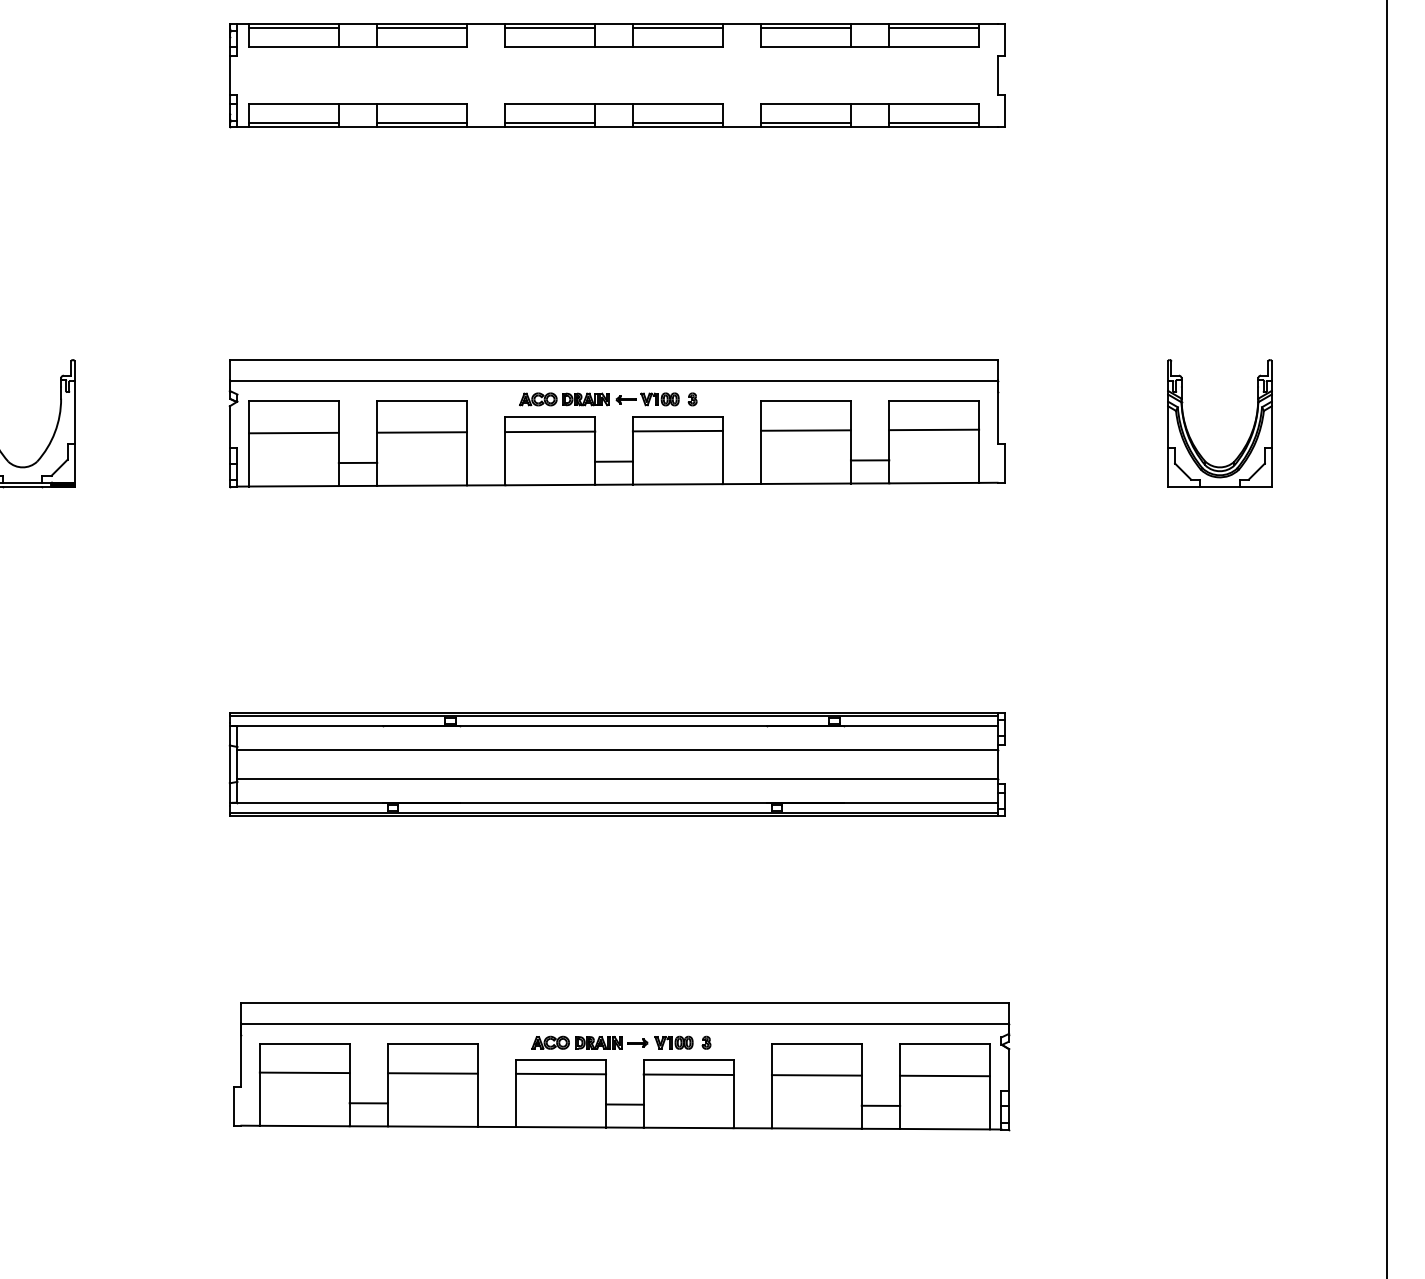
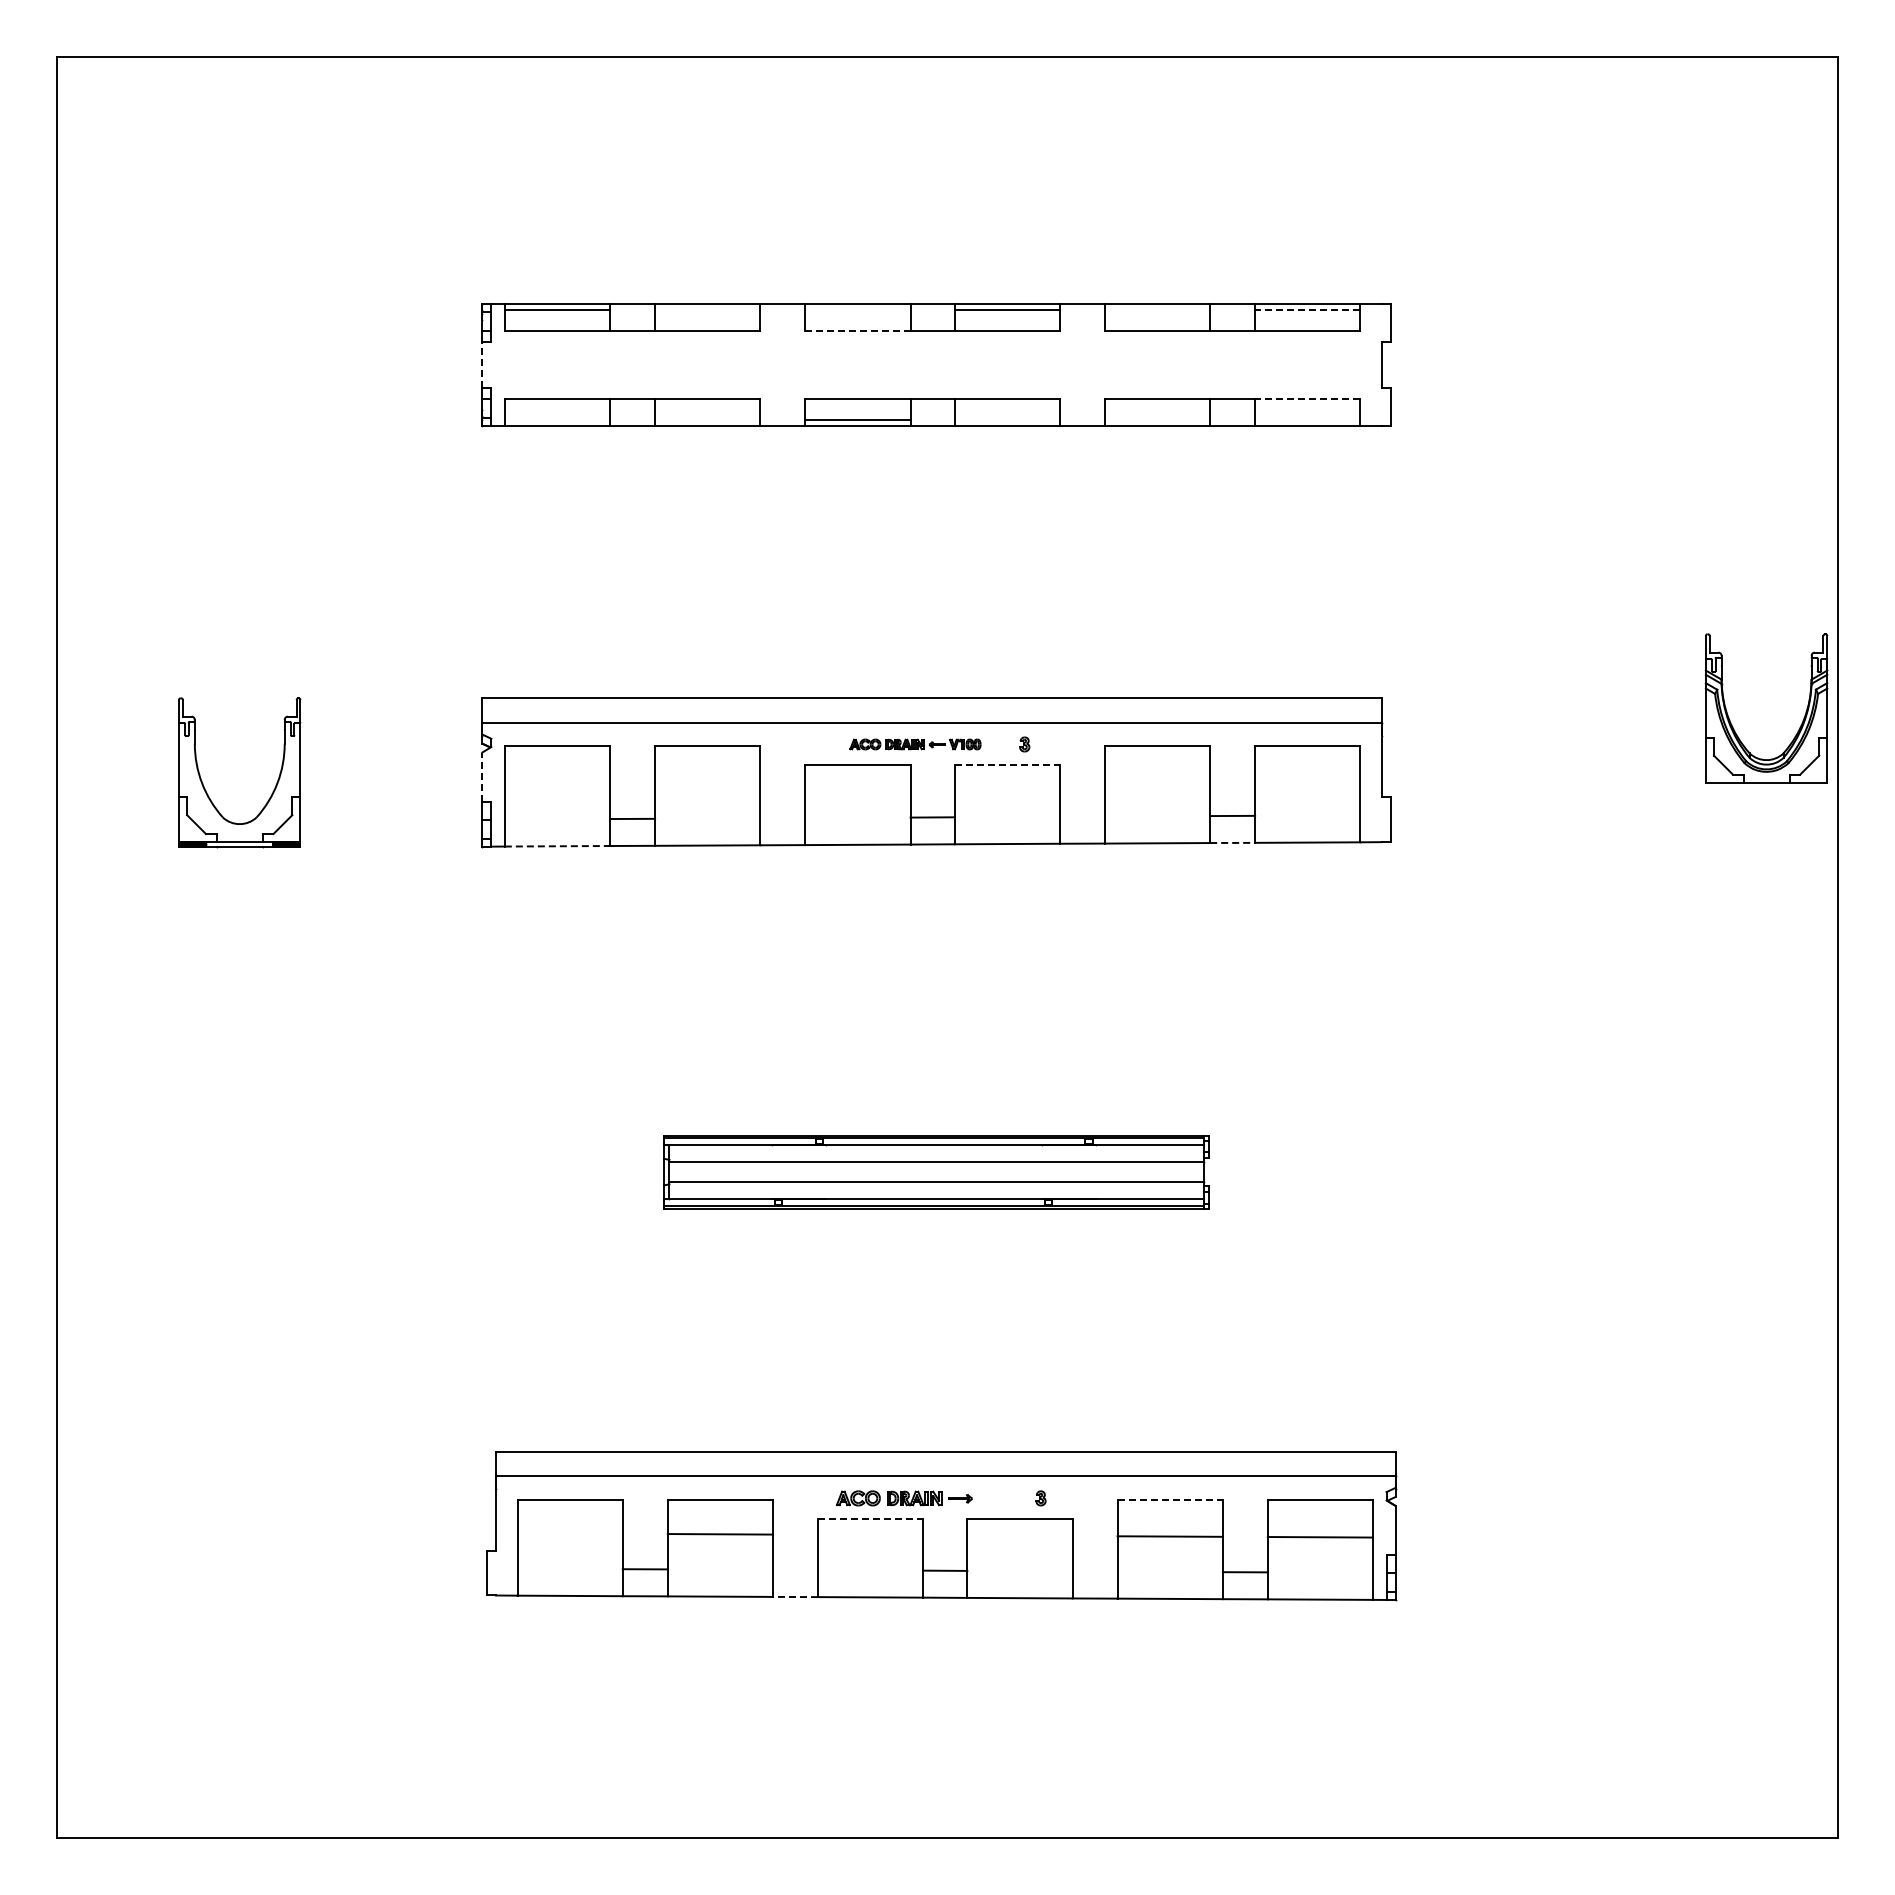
line: (421, 28) -> (707, 309), removed
line: (549, 28) -> (857, 309), removed
line: (805, 28) -> (1157, 309), removed
line: (933, 28) -> (1307, 309), solid -> dashed
line: (549, 46) -> (857, 331), solid -> dashed
line: (229, 75) -> (482, 365), solid -> dashed
line: (933, 104) -> (1307, 398), solid -> dashed
line: (293, 122) -> (557, 420), removed
line: (421, 122) -> (707, 420), removed
line: (677, 122) -> (1006, 420), removed
line: (805, 122) -> (1157, 420), removed
line: (933, 122) -> (1307, 420), removed
part: (599, 399) -> (915, 744), size x0.7
line: (677, 417) -> (1007, 765), solid -> dashed
line: (229, 427) -> (482, 777), solid -> dashed
line: (933, 429) -> (1307, 779), removed
line: (805, 430) -> (1157, 780), removed
line: (421, 431) -> (707, 782), removed
line: (549, 431) -> (857, 782), removed
line: (677, 431) -> (1006, 781), removed
line: (293, 432) -> (557, 783), removed
part: (1190, 435) -> (1731, 722), moved
line: (870, 483) -> (1233, 842), solid -> dashed
line: (293, 486) -> (557, 846), solid -> dashed
part: (617, 763) -> (936, 1171), size x0.6
part: (673, 1042) -> (1002, 1498), removed
line: (817, 1043) -> (1170, 1499), solid -> dashed
line: (561, 1059) -> (870, 1518), solid -> dashed
line: (304, 1072) -> (569, 1533), removed
line: (561, 1073) -> (870, 1534), removed
line: (688, 1074) -> (1019, 1535), removed
line: (497, 1127) -> (795, 1597), solid -> dashed

